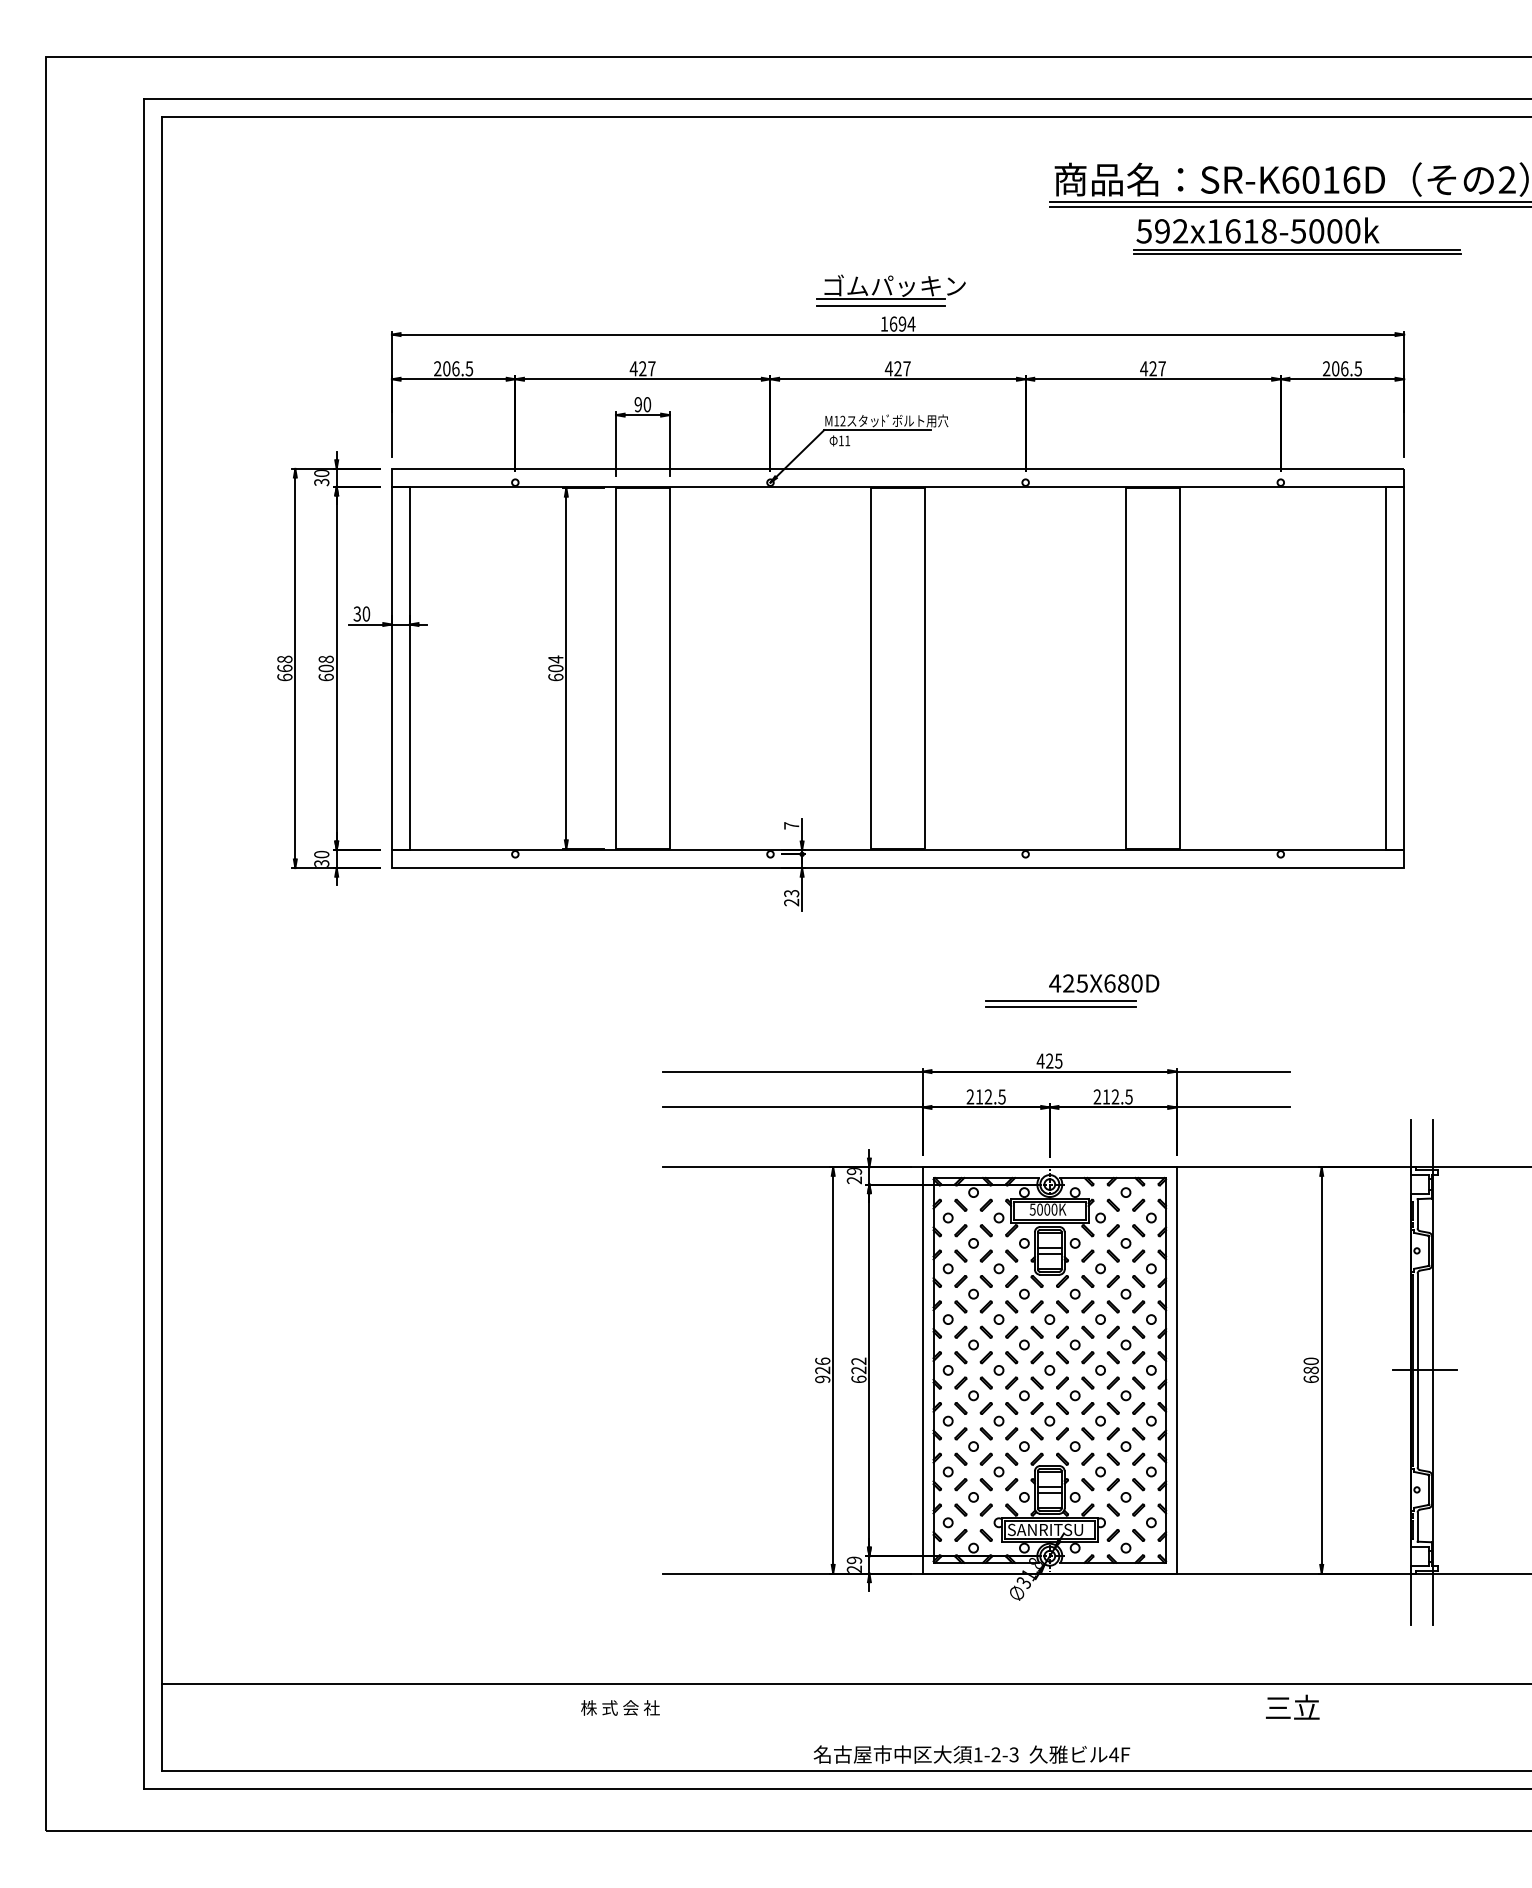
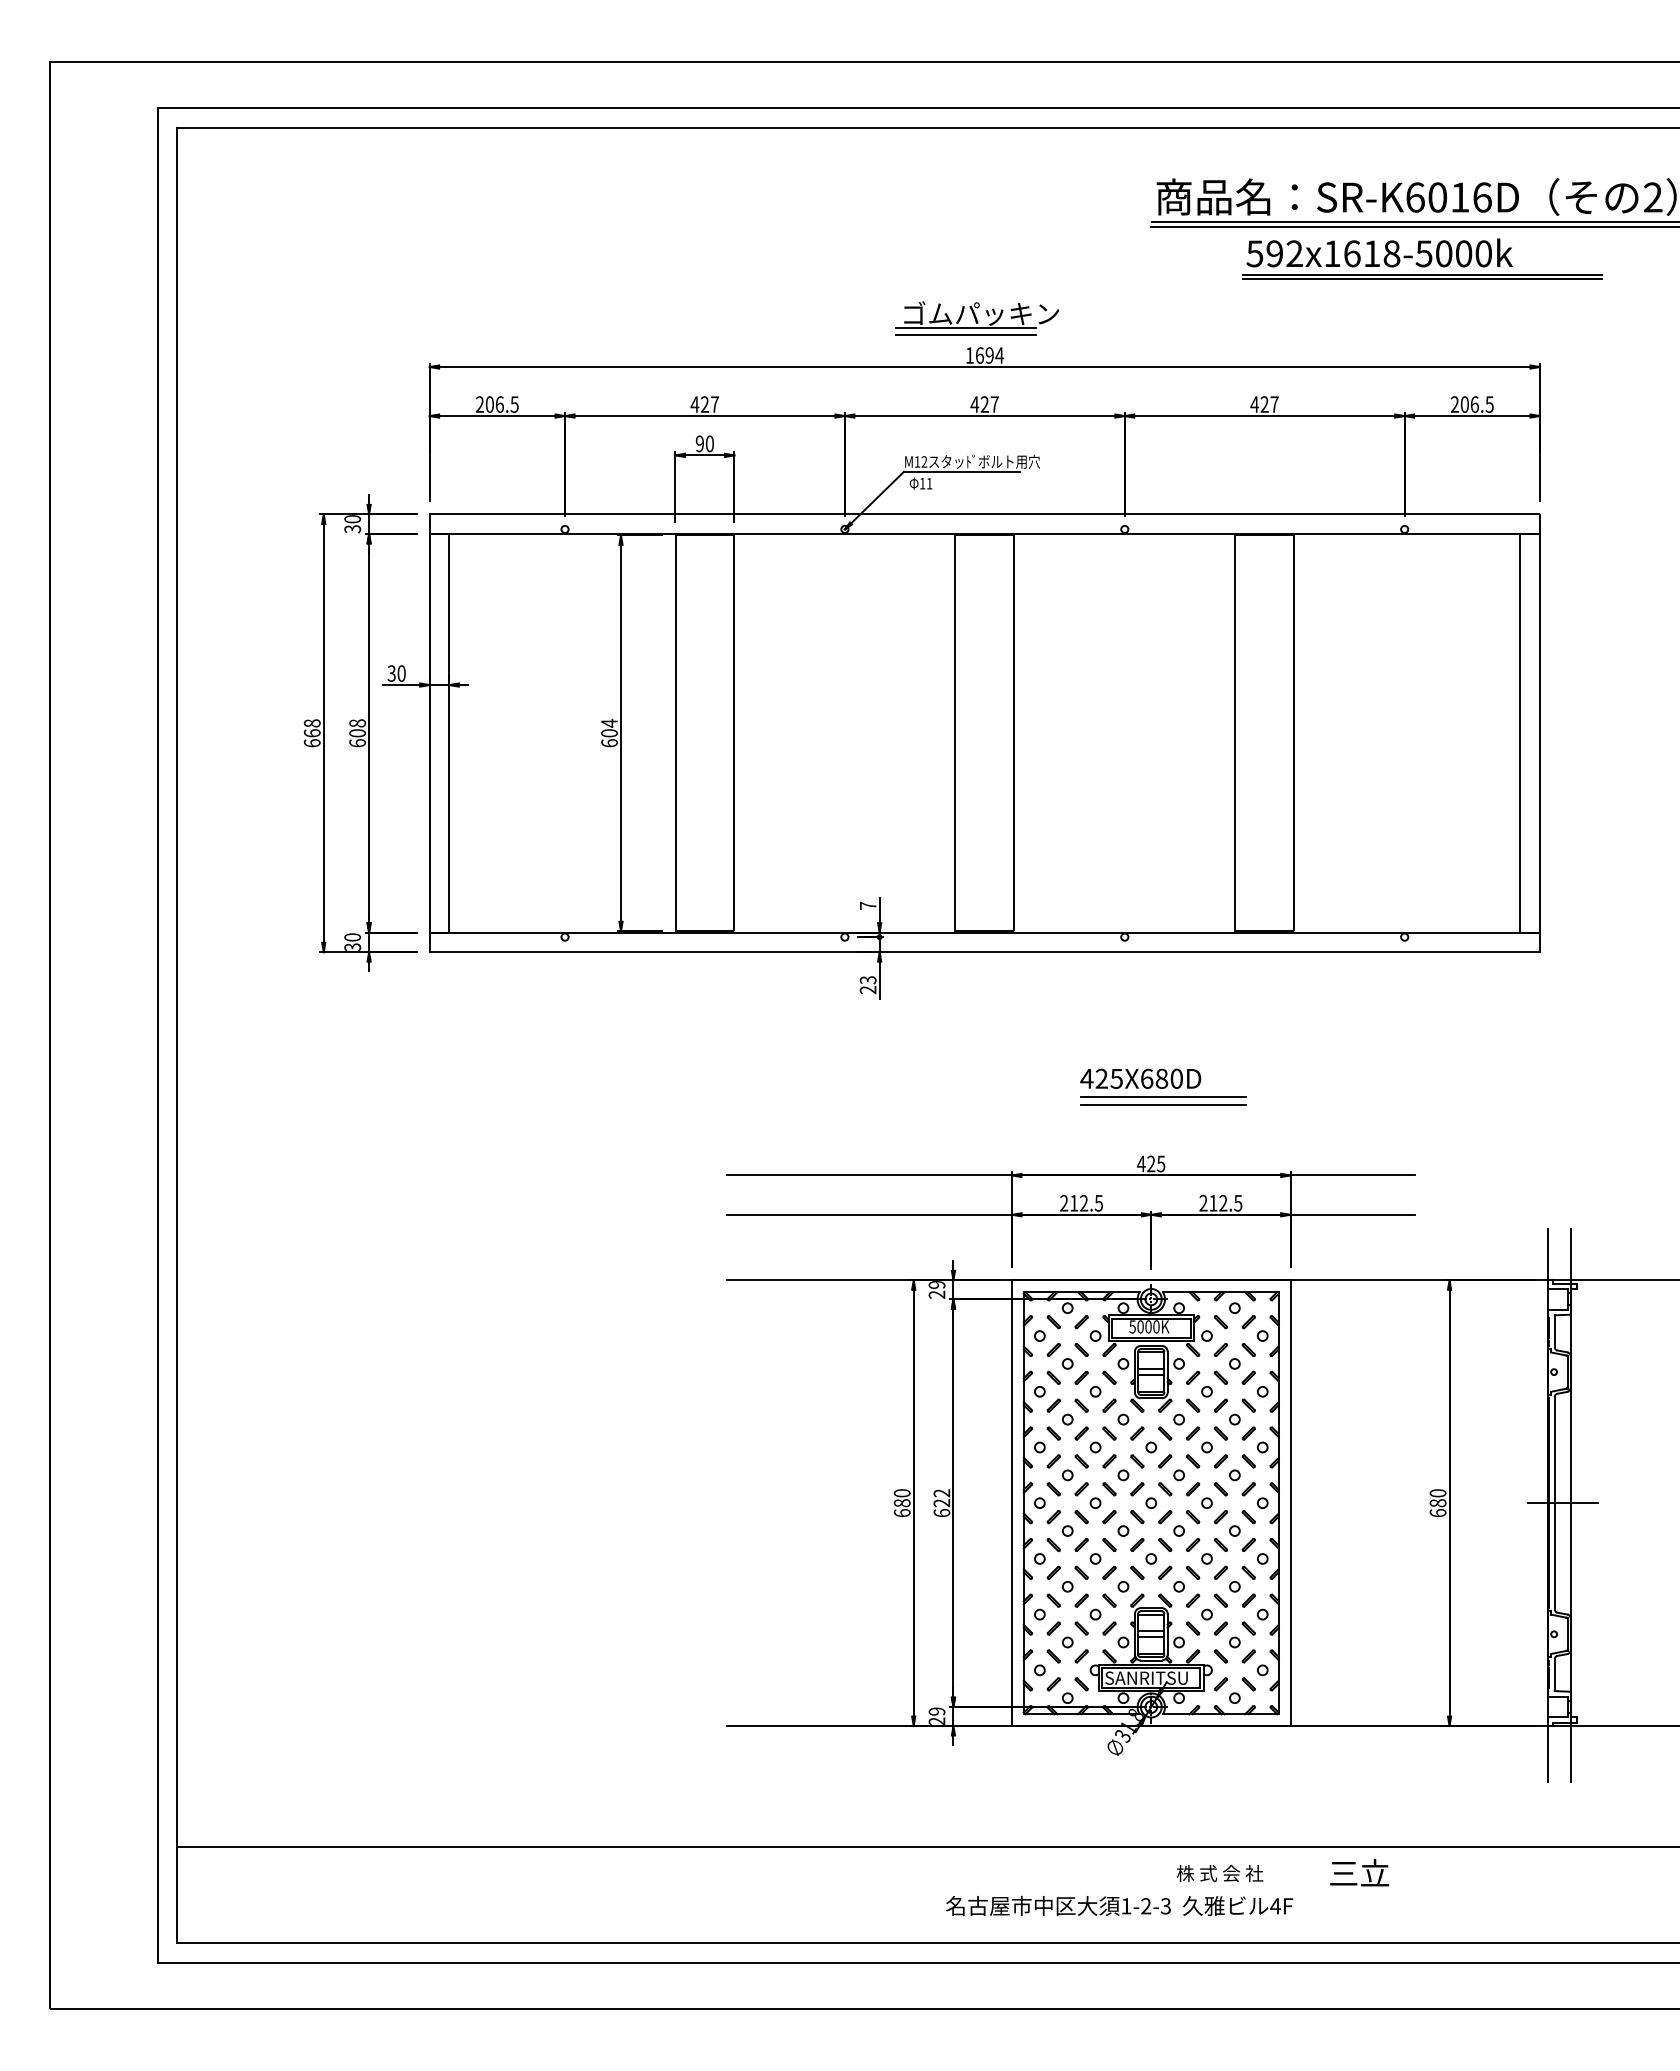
text: (1104, 983) -> (1141, 1078), moved
text: (822, 1370) -> (901, 1503), 926 -> 680
text: (1292, 1706) -> (1359, 1871), moved
text: (620, 1707) -> (1220, 1872), moved
text: (971, 1754) -> (1119, 1905), moved

